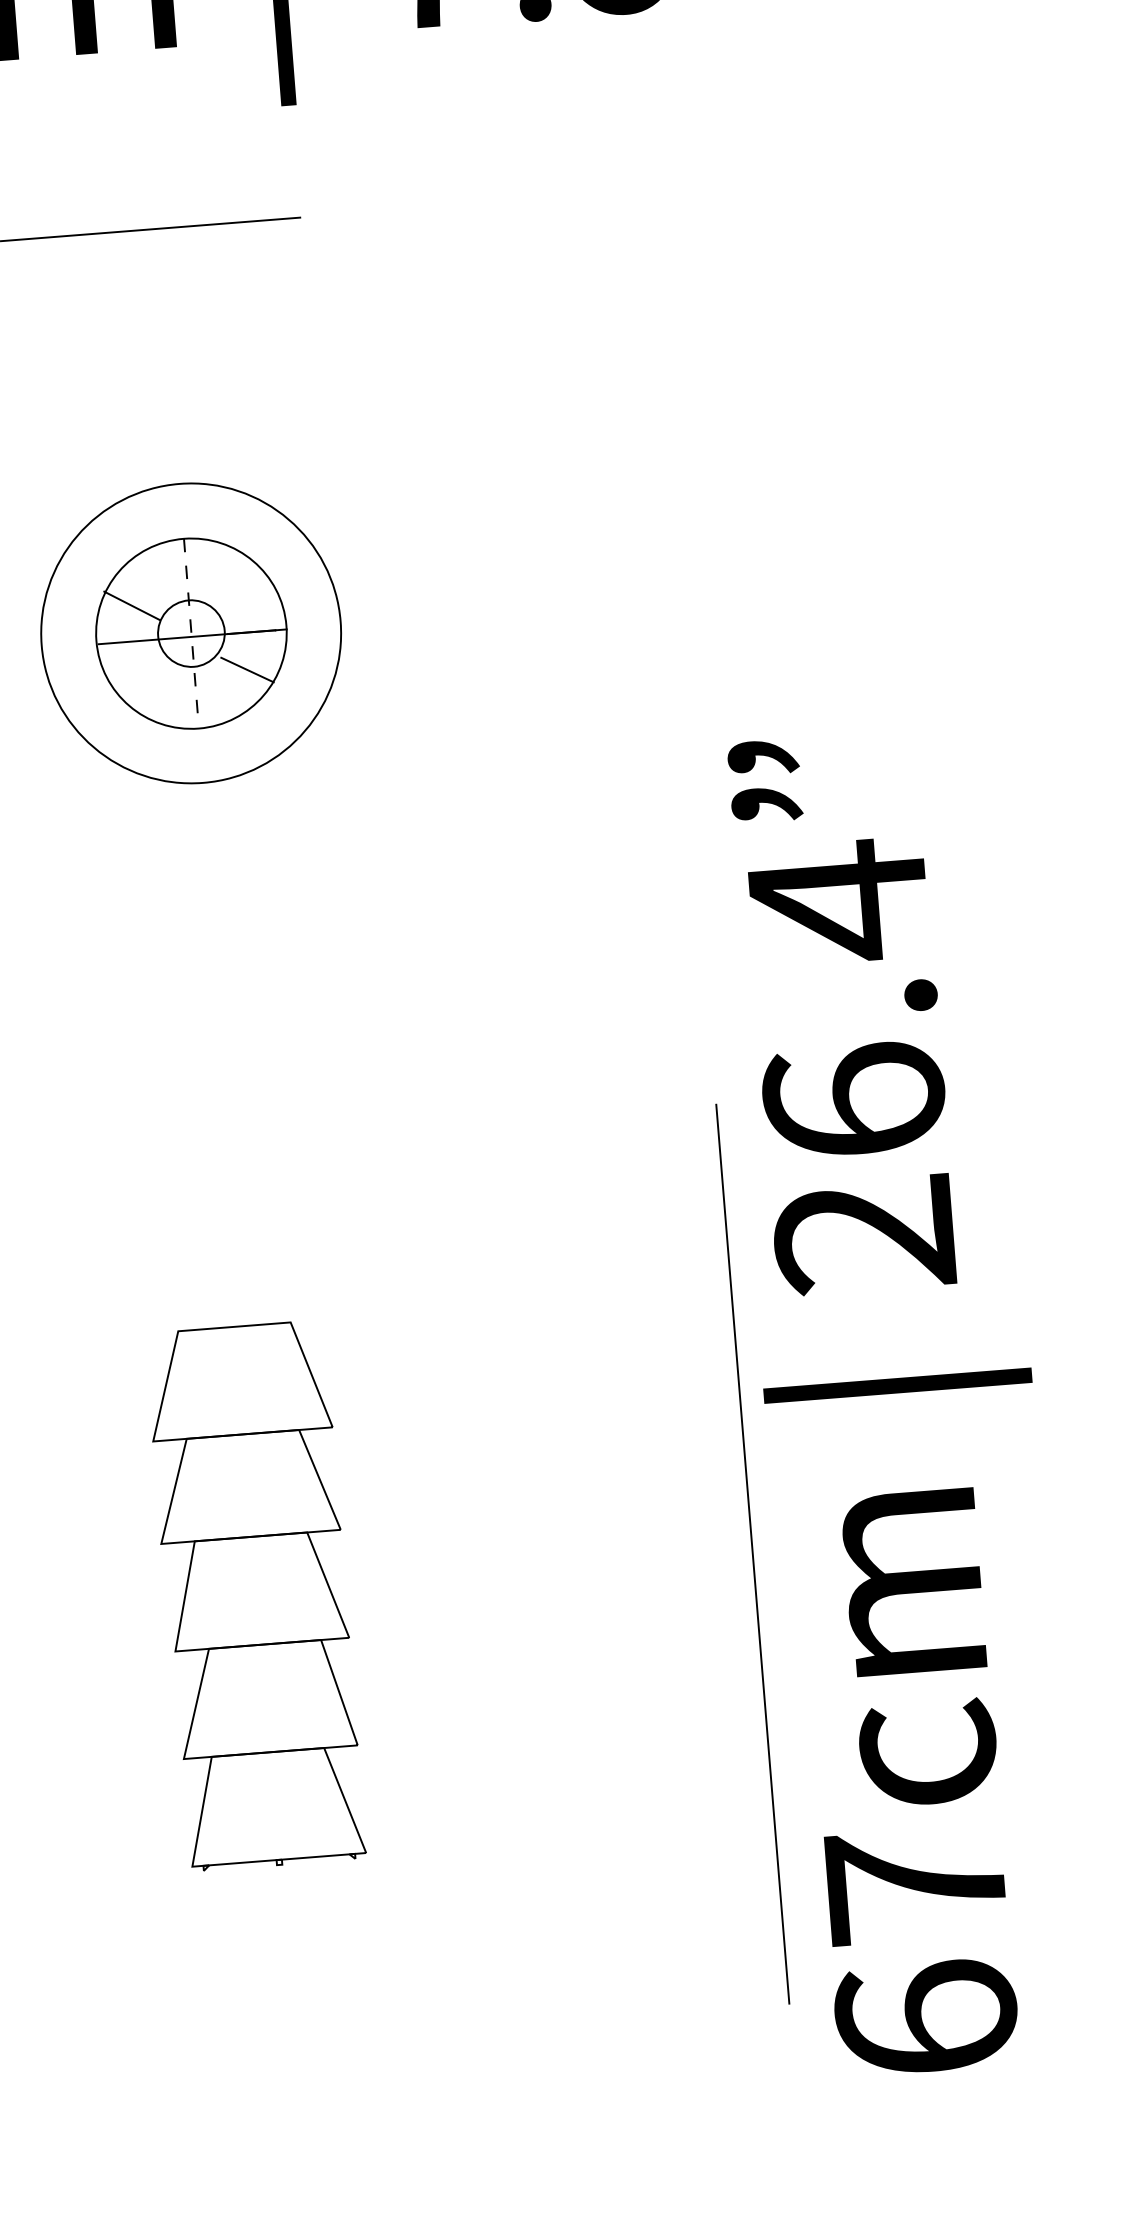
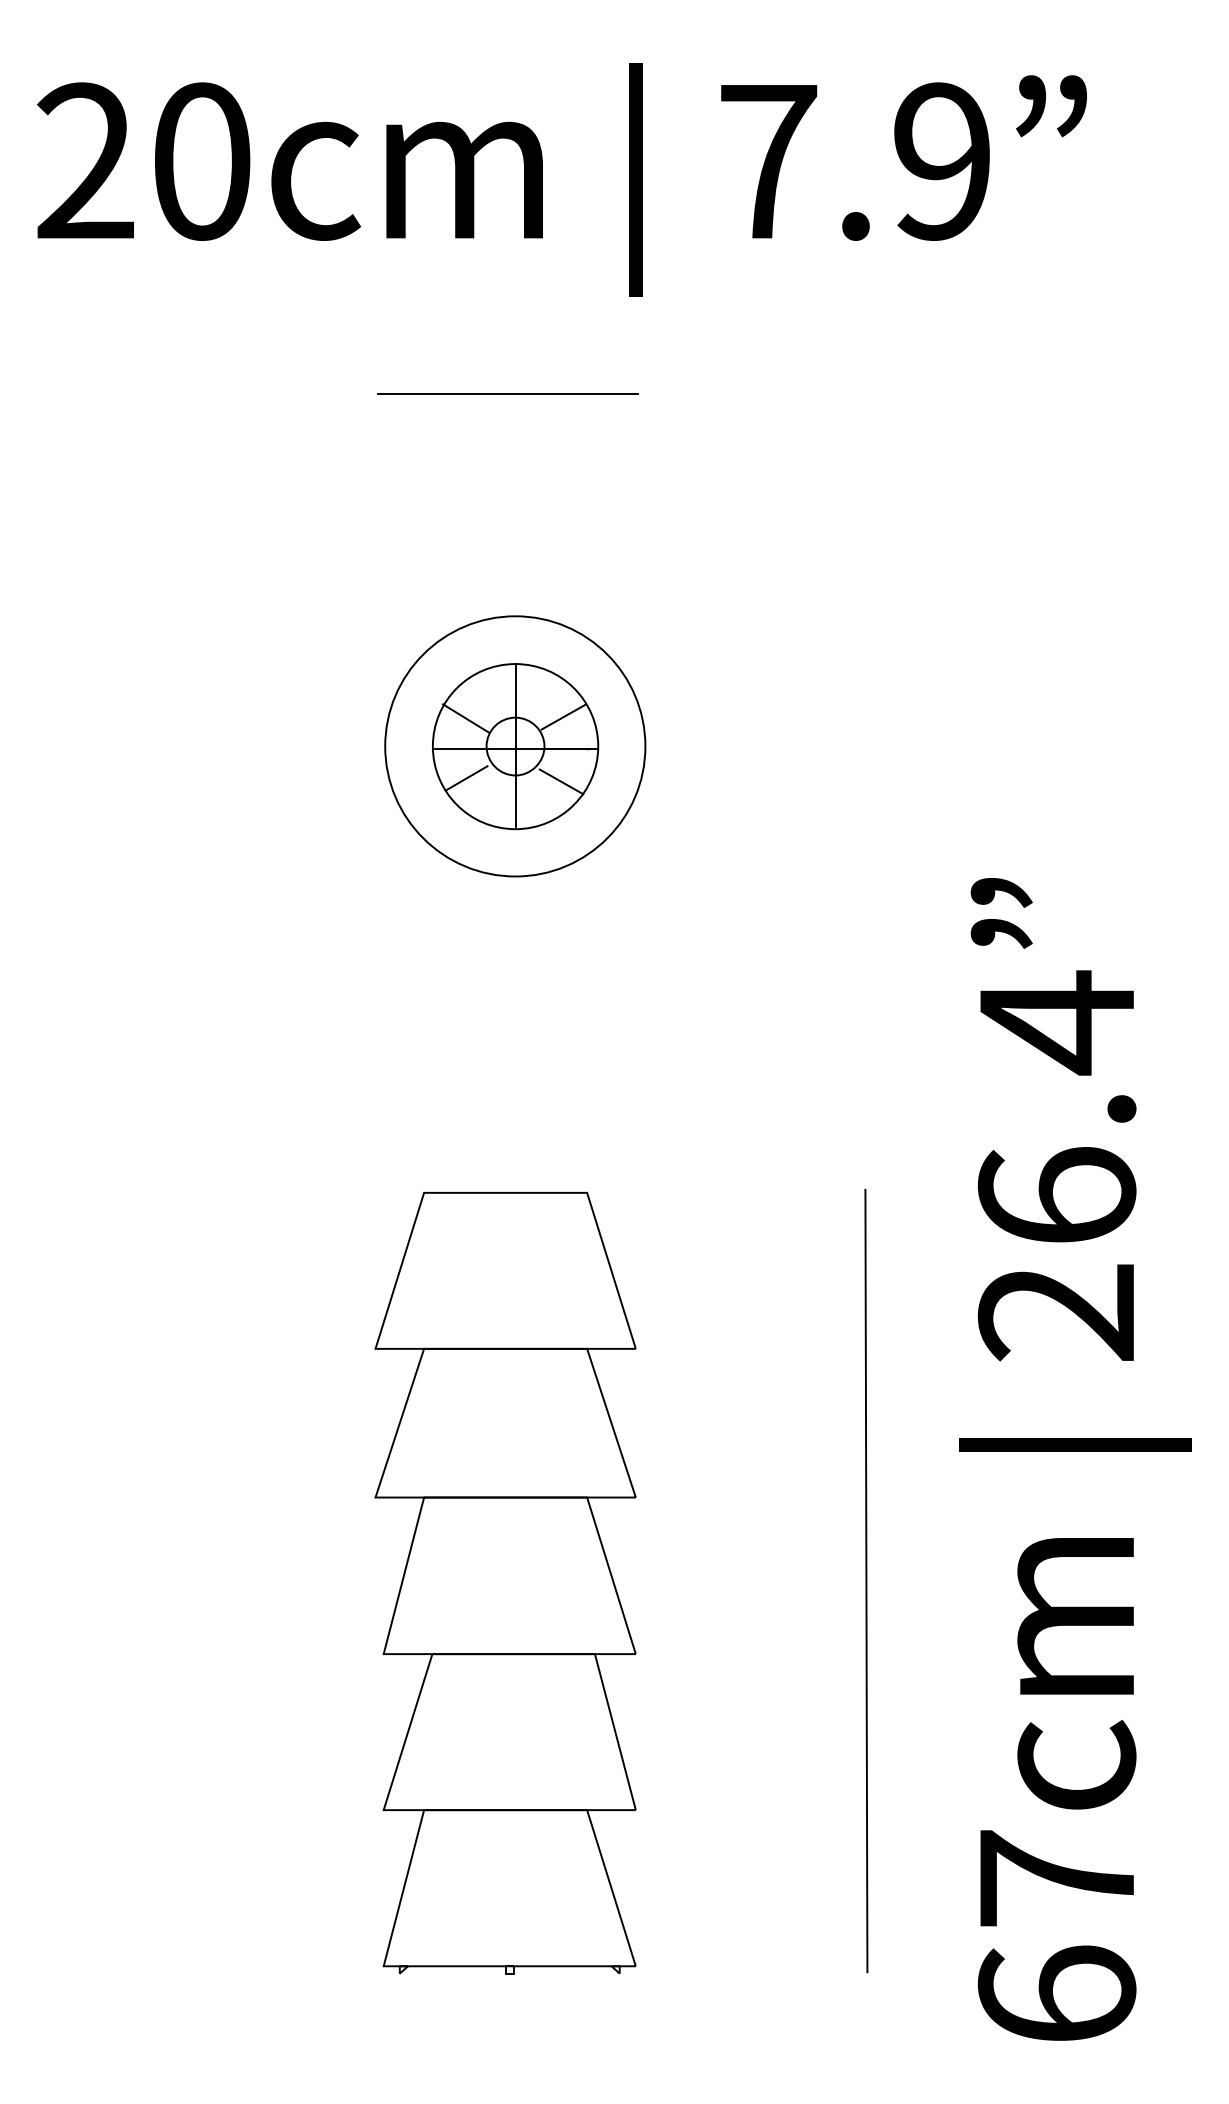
line: (243, 594) -> (563, 716), added
line: (191, 632) -> (515, 745), dashed -> solid
line: (137, 674) -> (466, 778), added
line: (752, 1553) -> (866, 1580), moved
part: (255, 1596) -> (505, 1583), size x1.67

